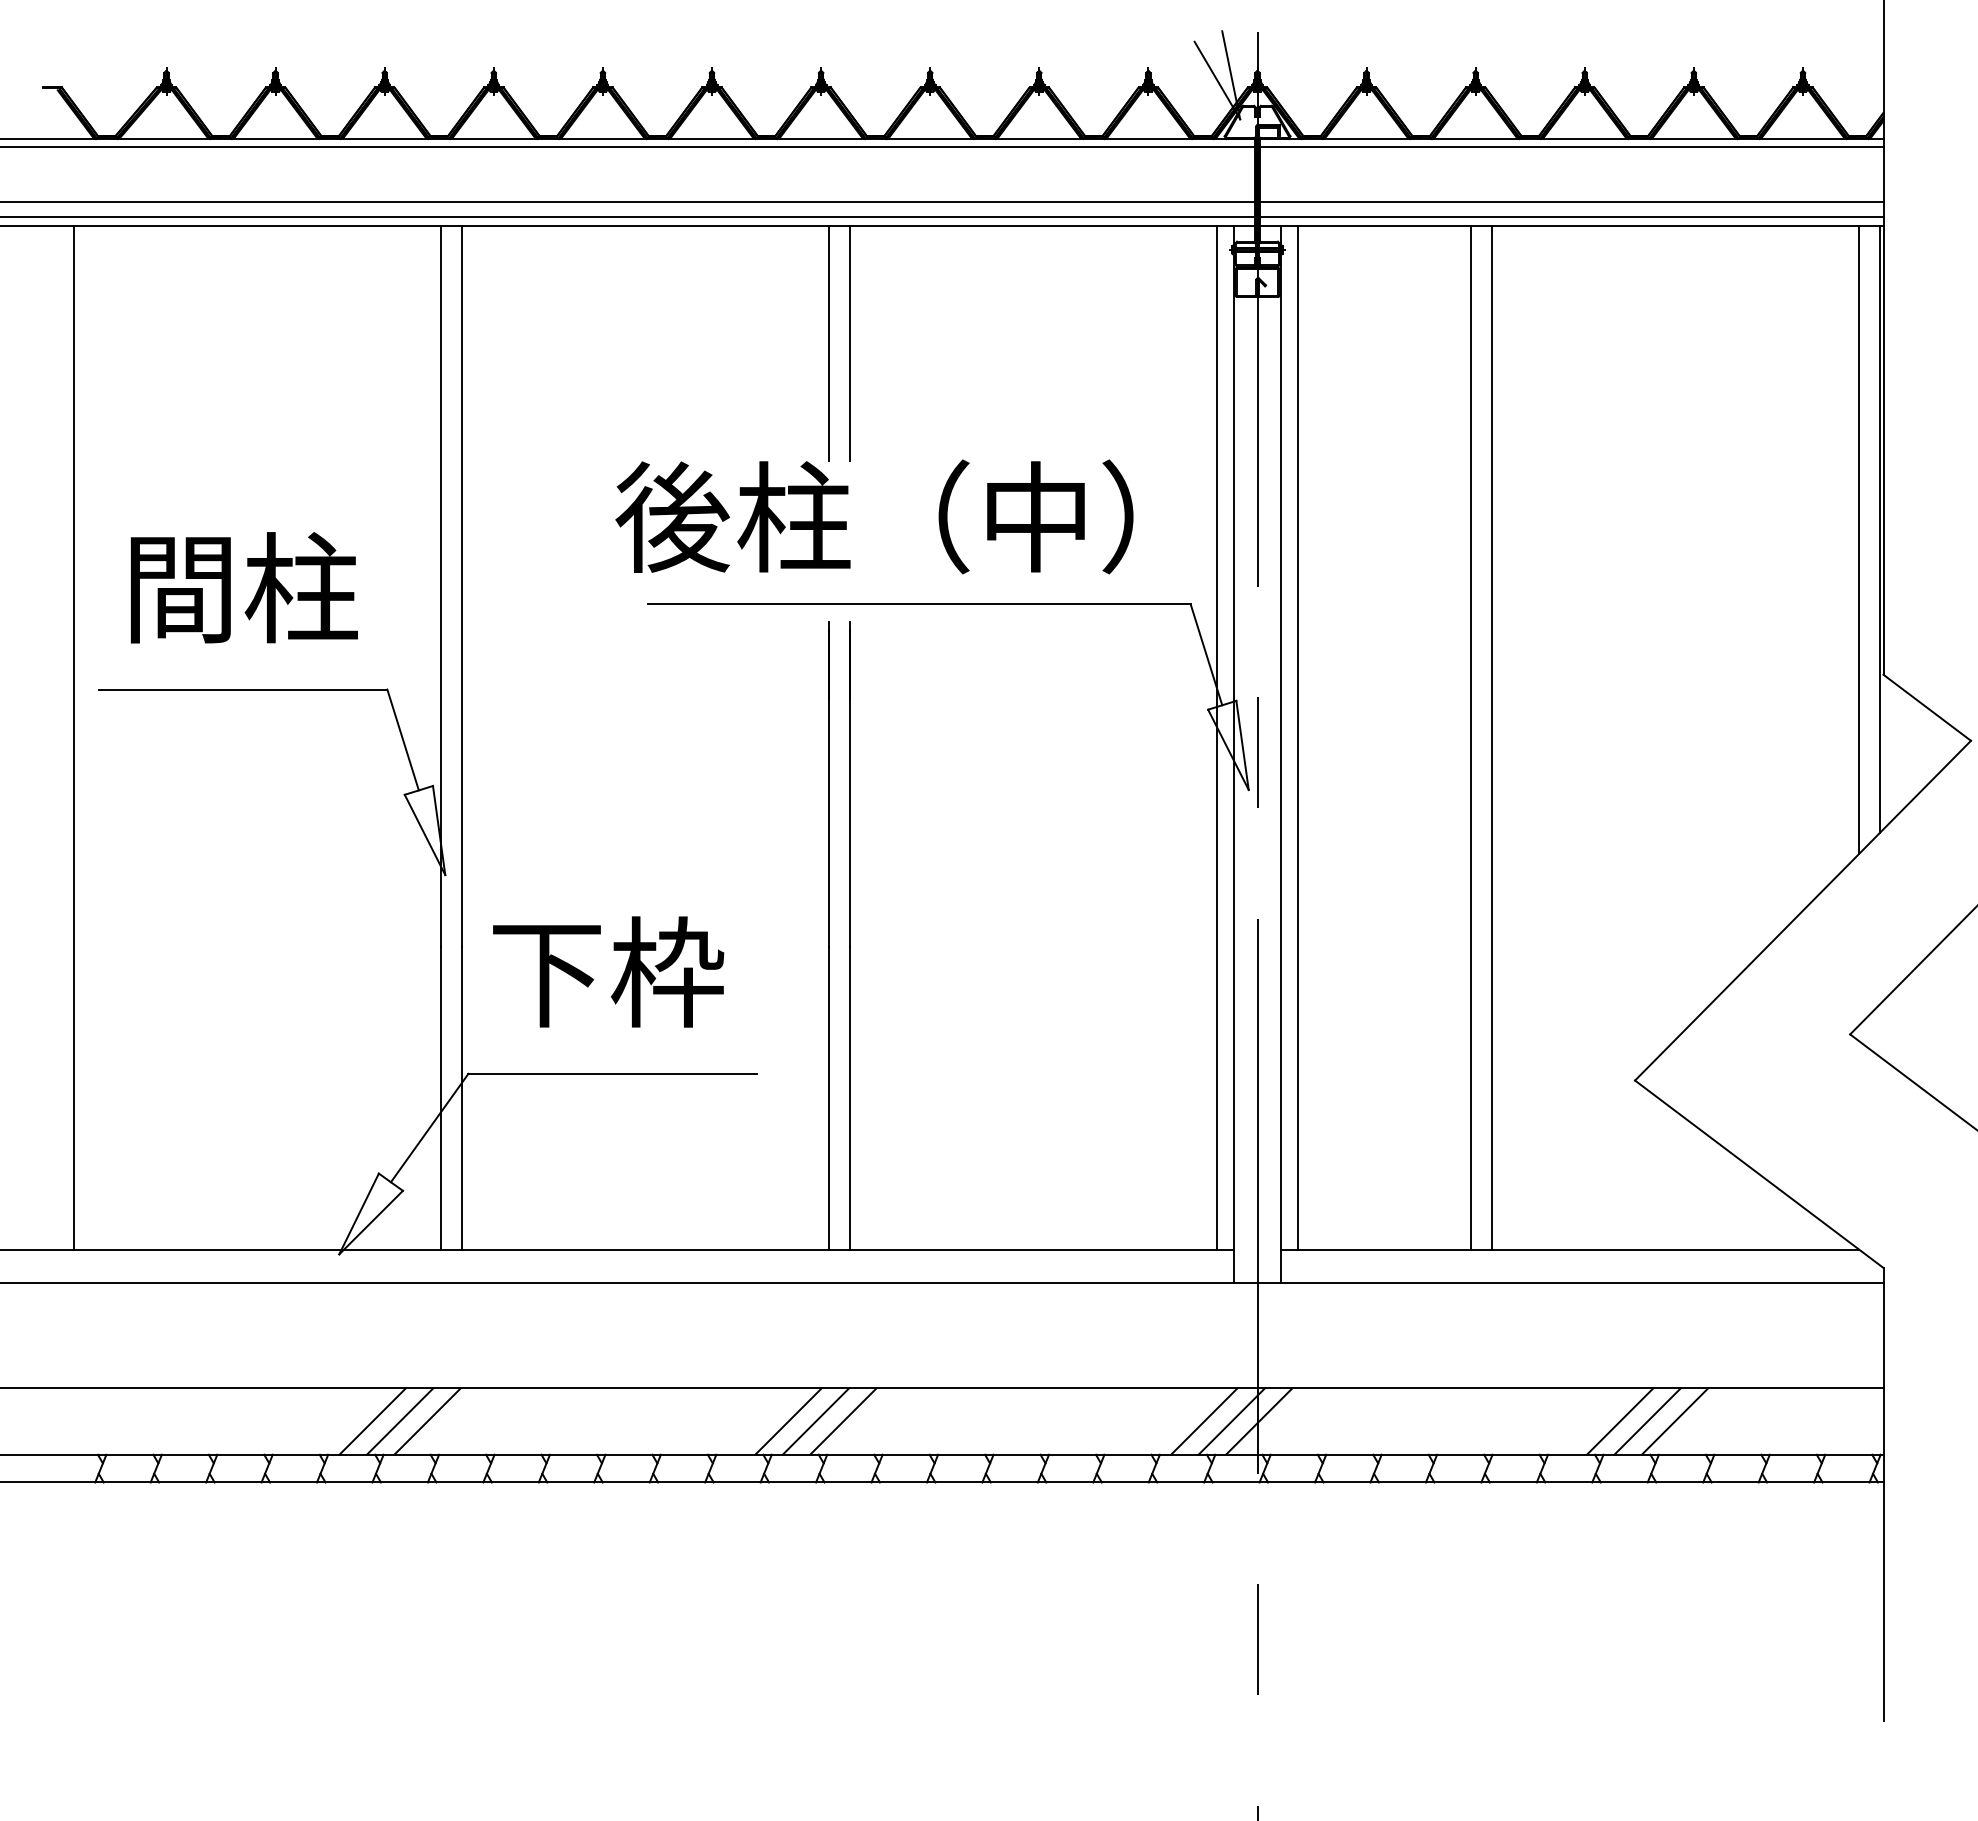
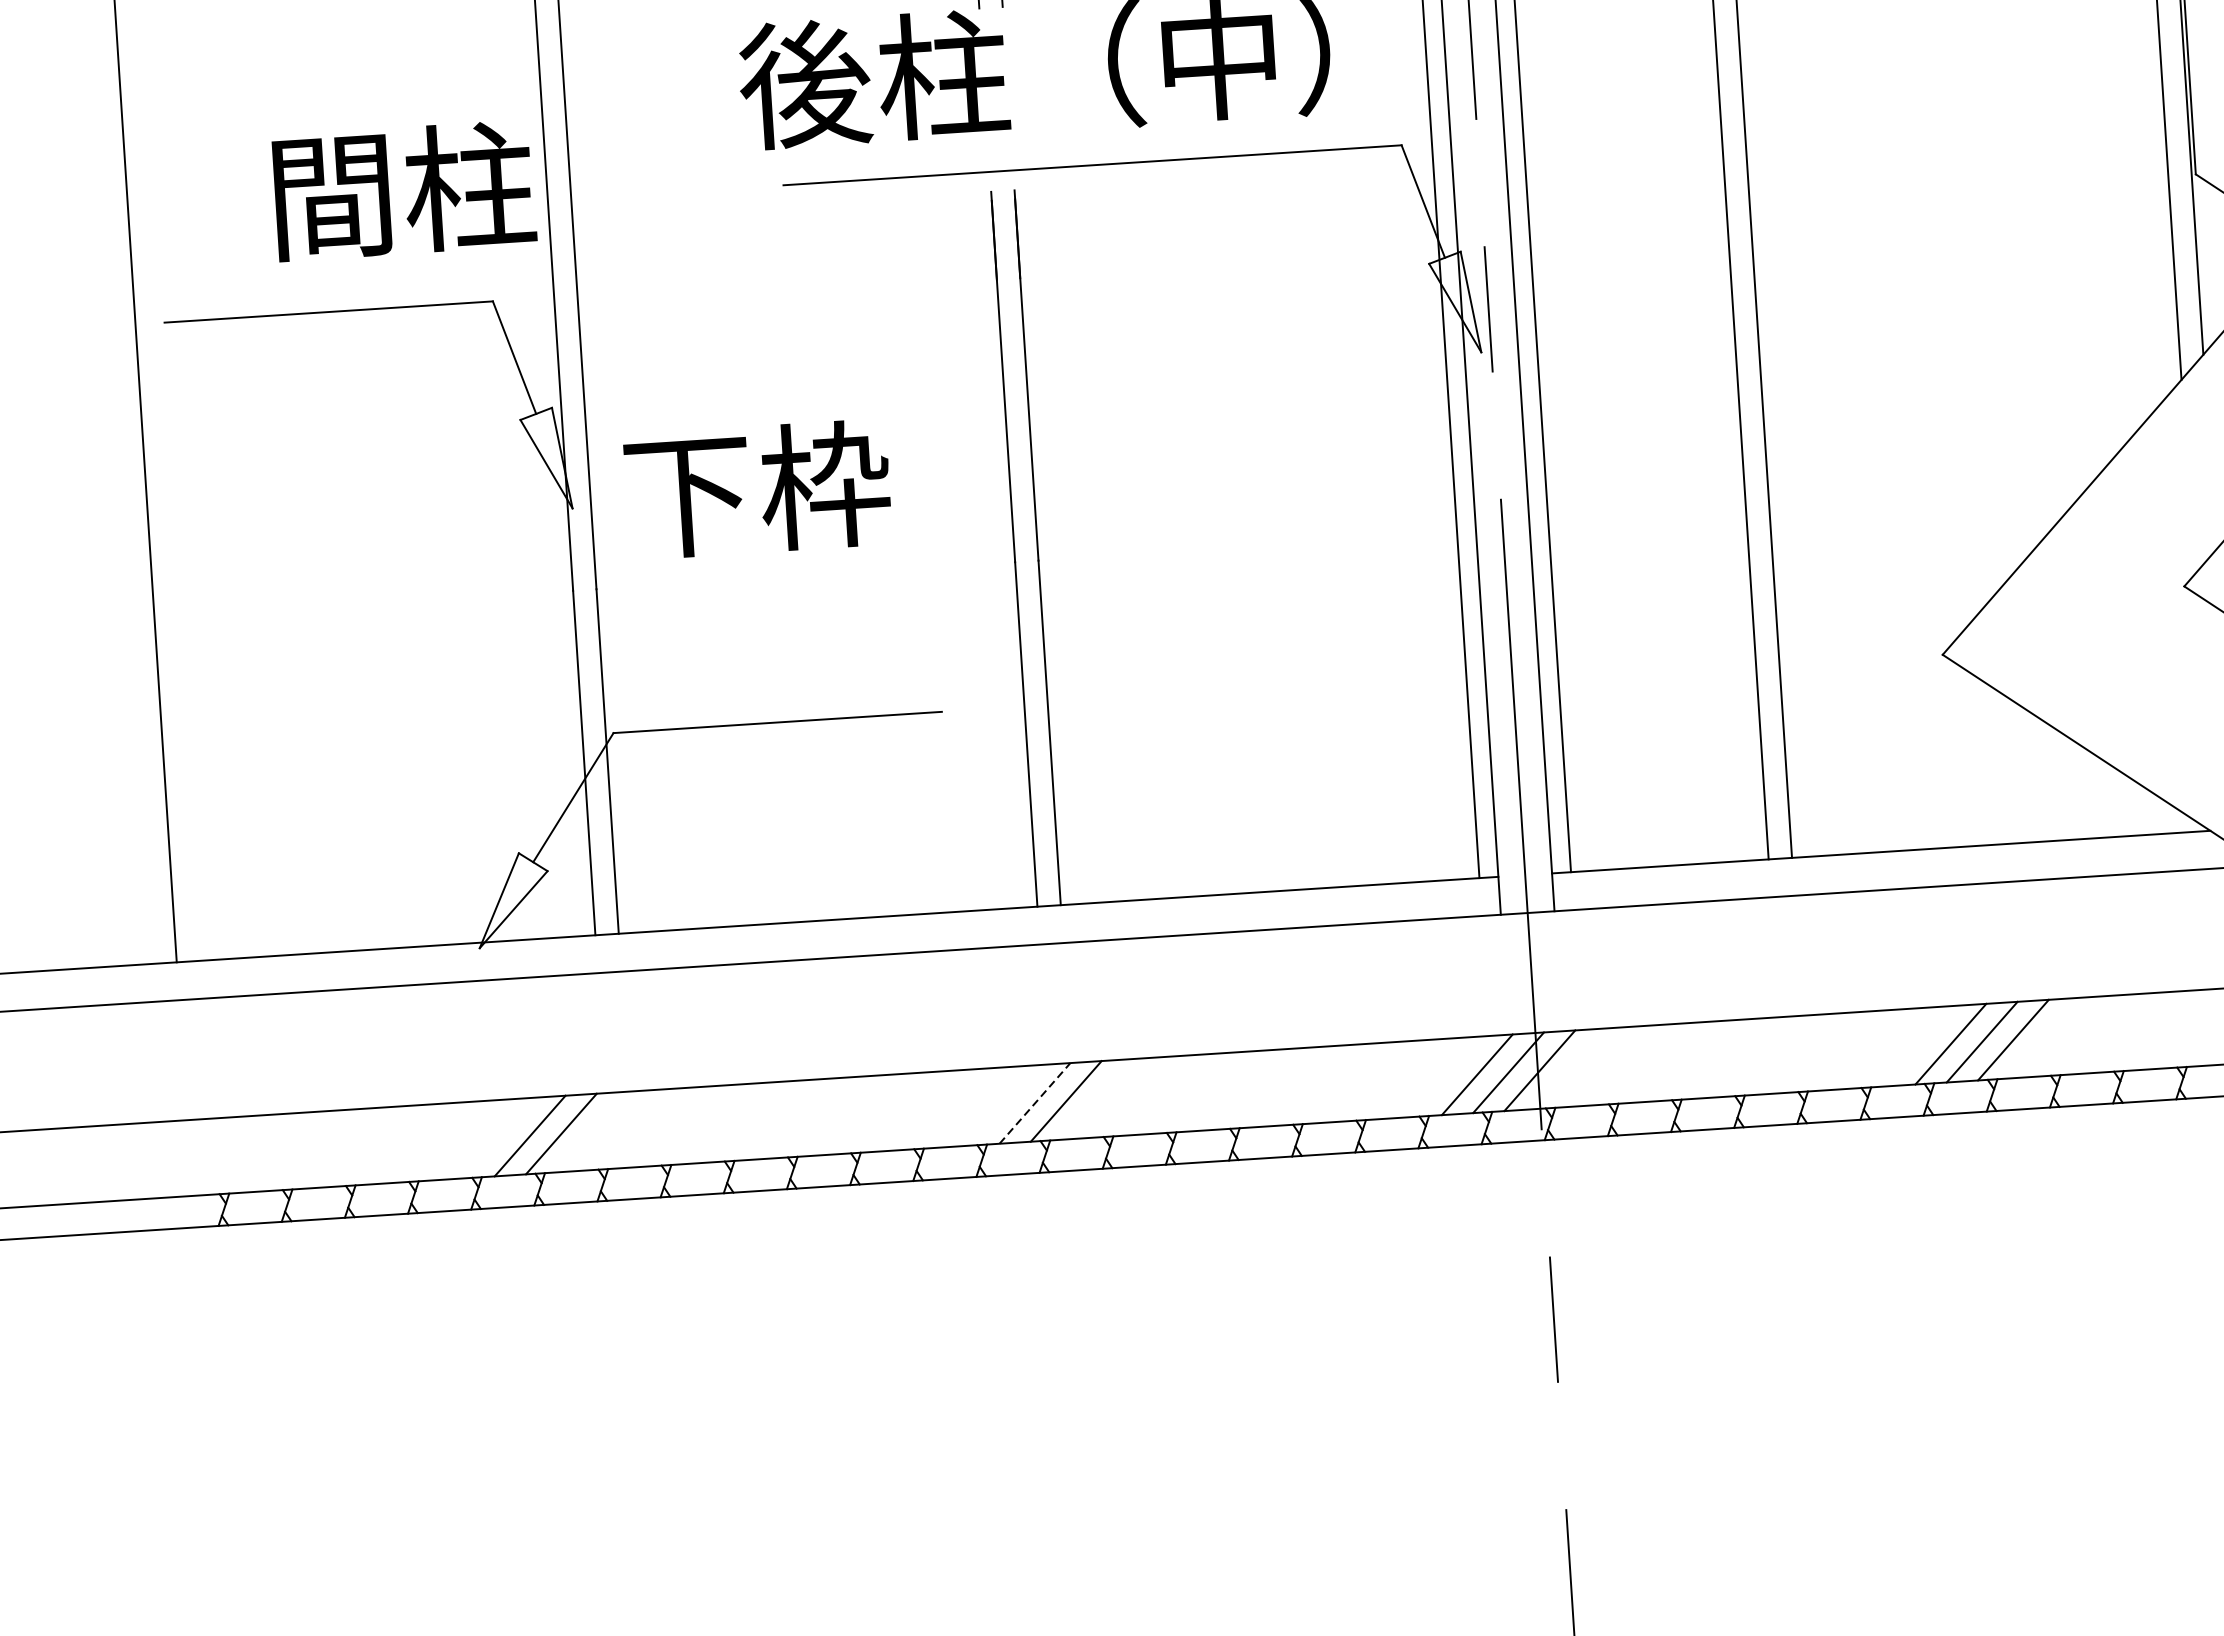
text: (243, 587) -> (403, 190), moved
text: (608, 971) -> (757, 488), moved
line: (427, 1421) -> (592, 1132), removed
line: (788, 1421) -> (1003, 1105), removed
line: (816, 1421) -> (1035, 1103), solid -> dashed

